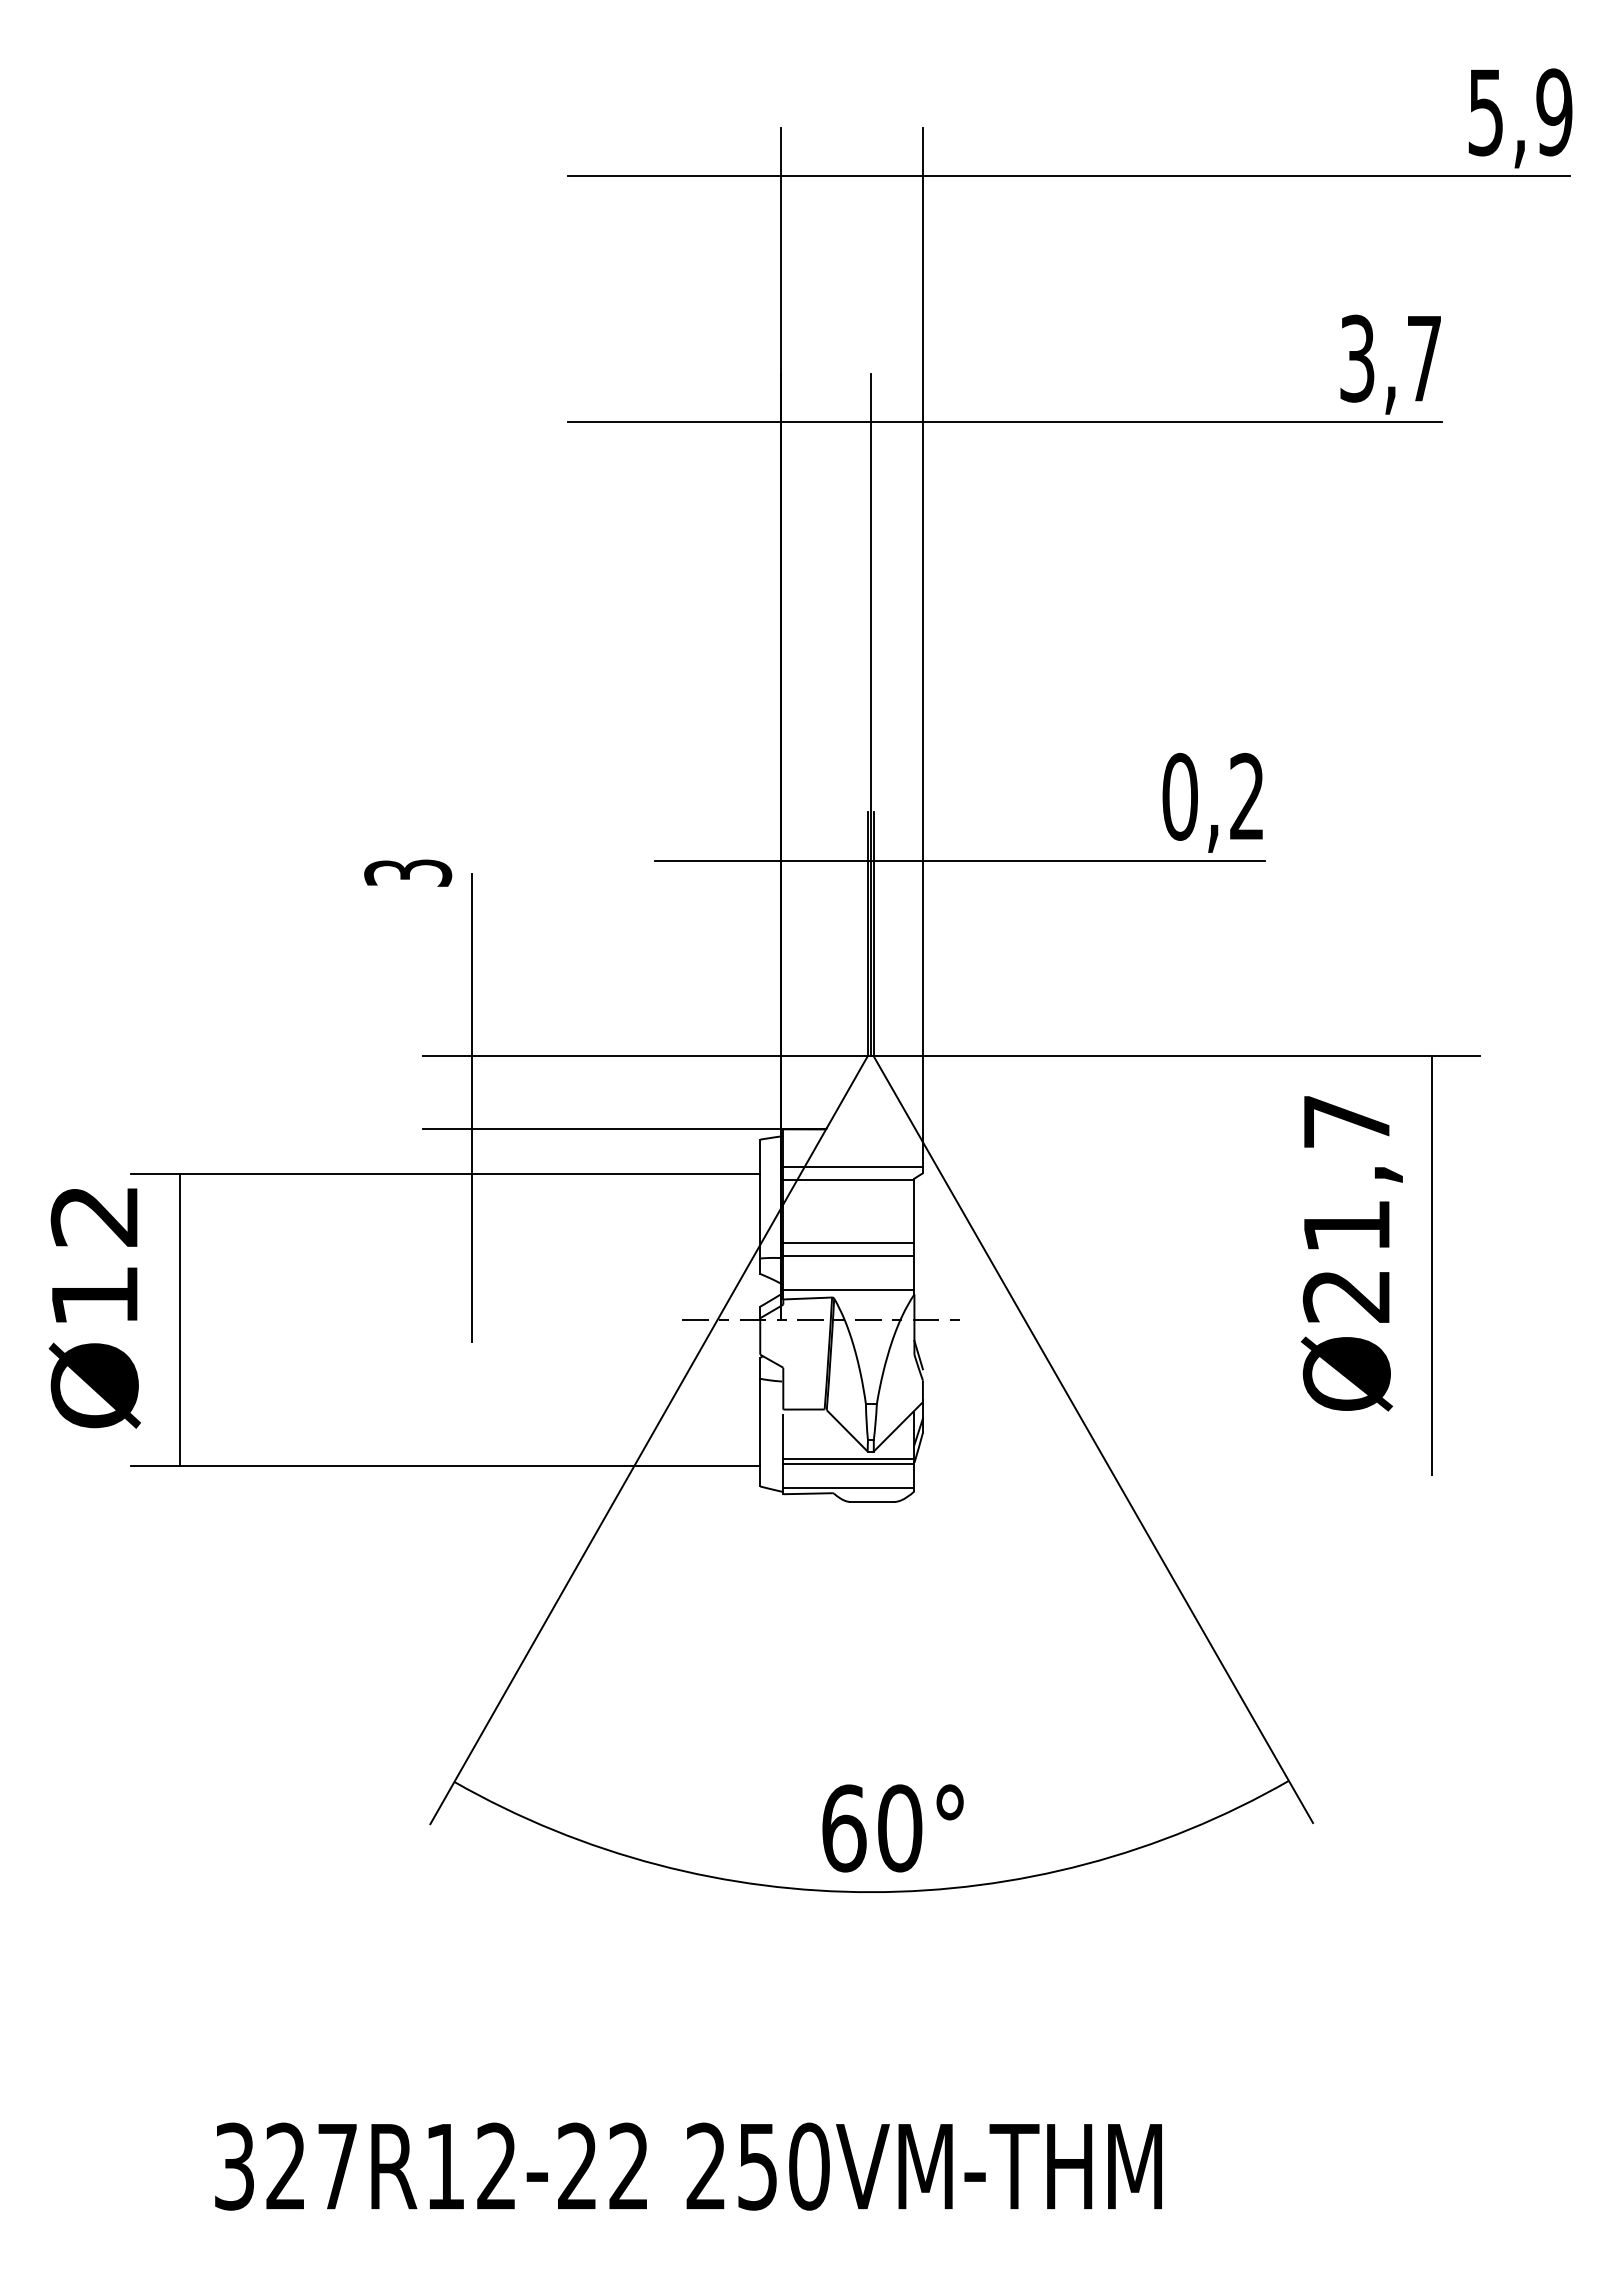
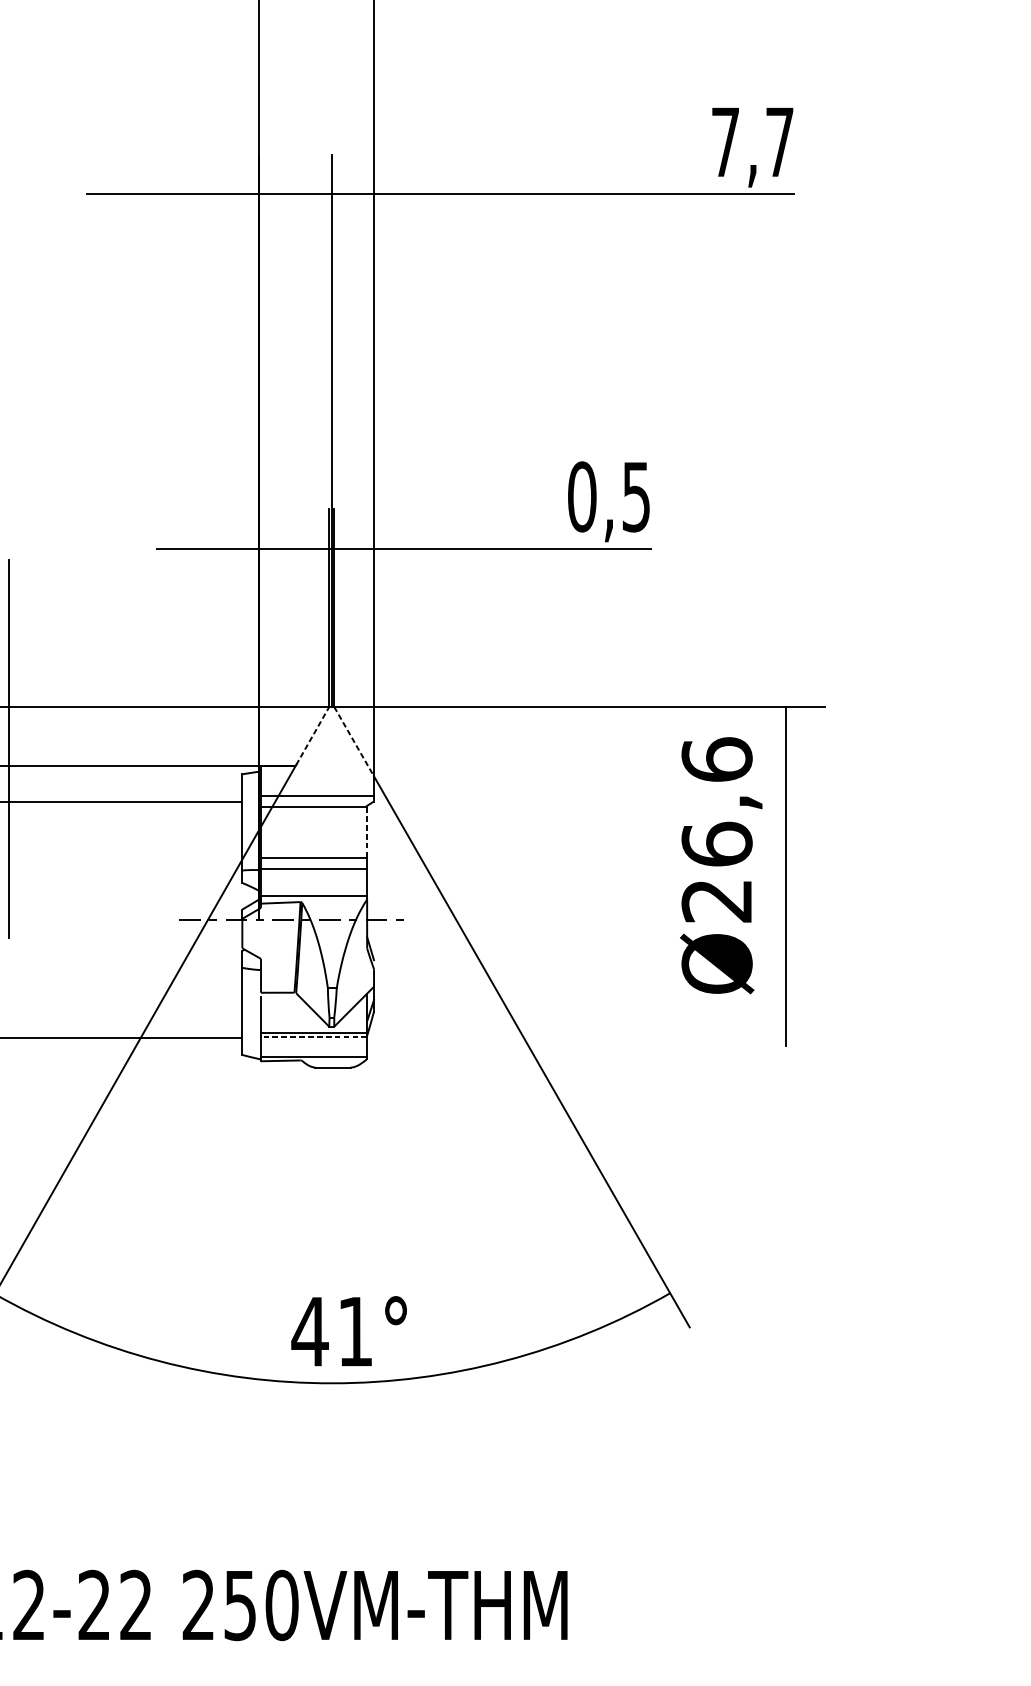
text: (1357, 358) -> (725, 142), 3,7 -> 7,7
text: (1246, 796) -> (635, 496), 0,2 -> 0,5
line: (847, 1091) -> (312, 735), solid -> dashed
line: (898, 1099) -> (354, 741), solid -> dashed
text: (1346, 1173) -> (716, 801), Ø21,7 -> Ø26,6
line: (914, 1212) -> (367, 833), solid -> dashed
line: (848, 1463) -> (313, 1036), solid -> dashed
text: (871, 1828) -> (332, 1331), 60° -> 41°

